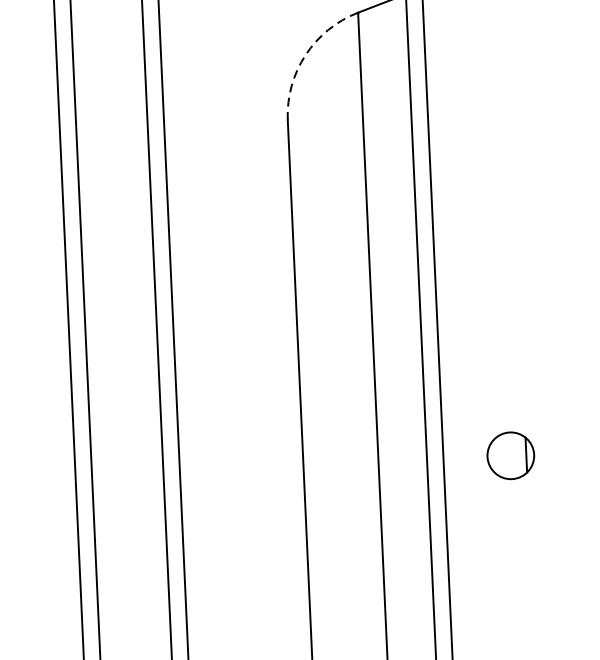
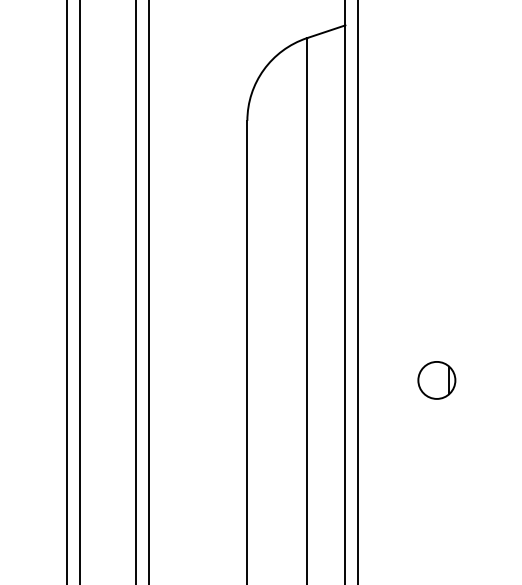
arc: (305, 54) -> (263, 69), dashed -> solid
part: (510, 455) -> (436, 380), moved

